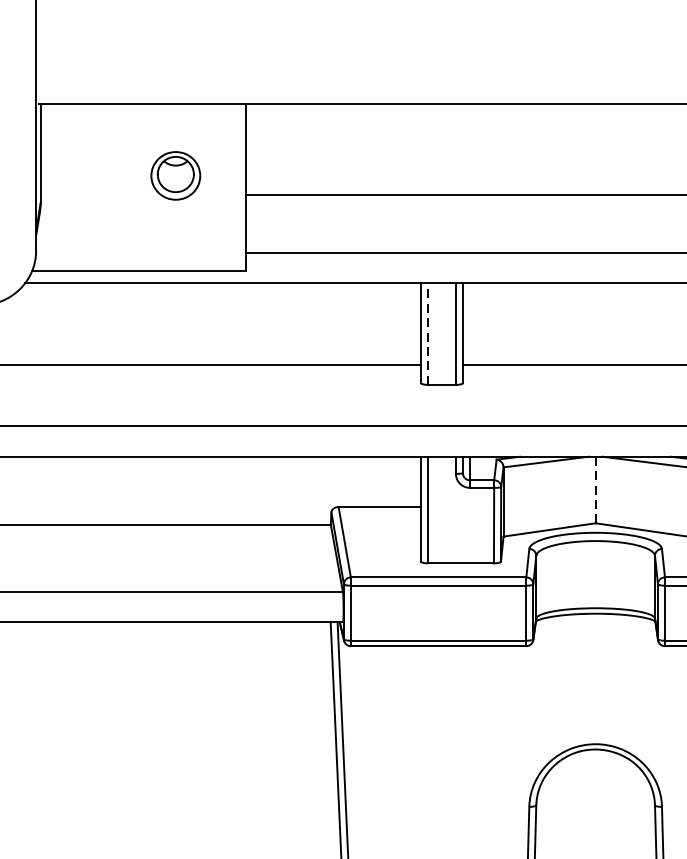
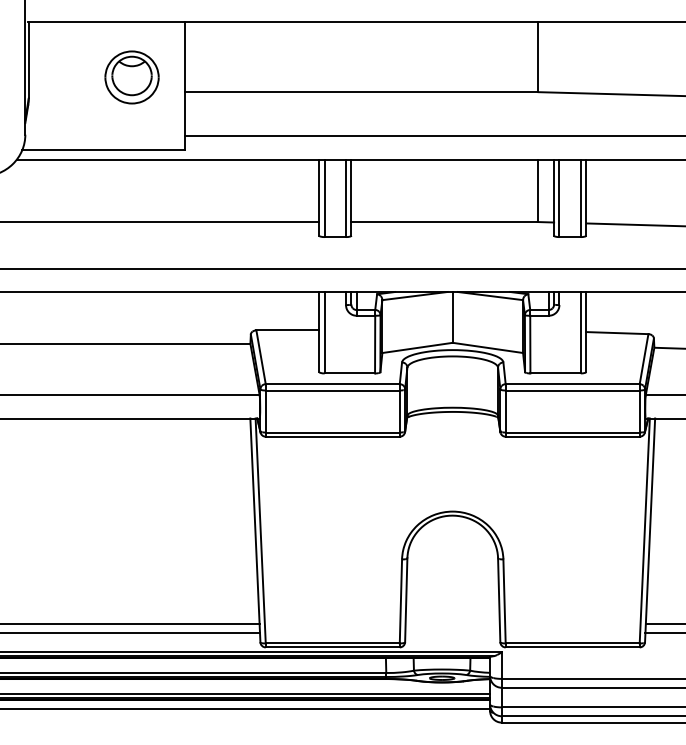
part: (175, 175) -> (131, 77), size x1.43
line: (427, 334) -> (324, 198), dashed -> solid
line: (595, 490) -> (452, 317), dashed -> solid

